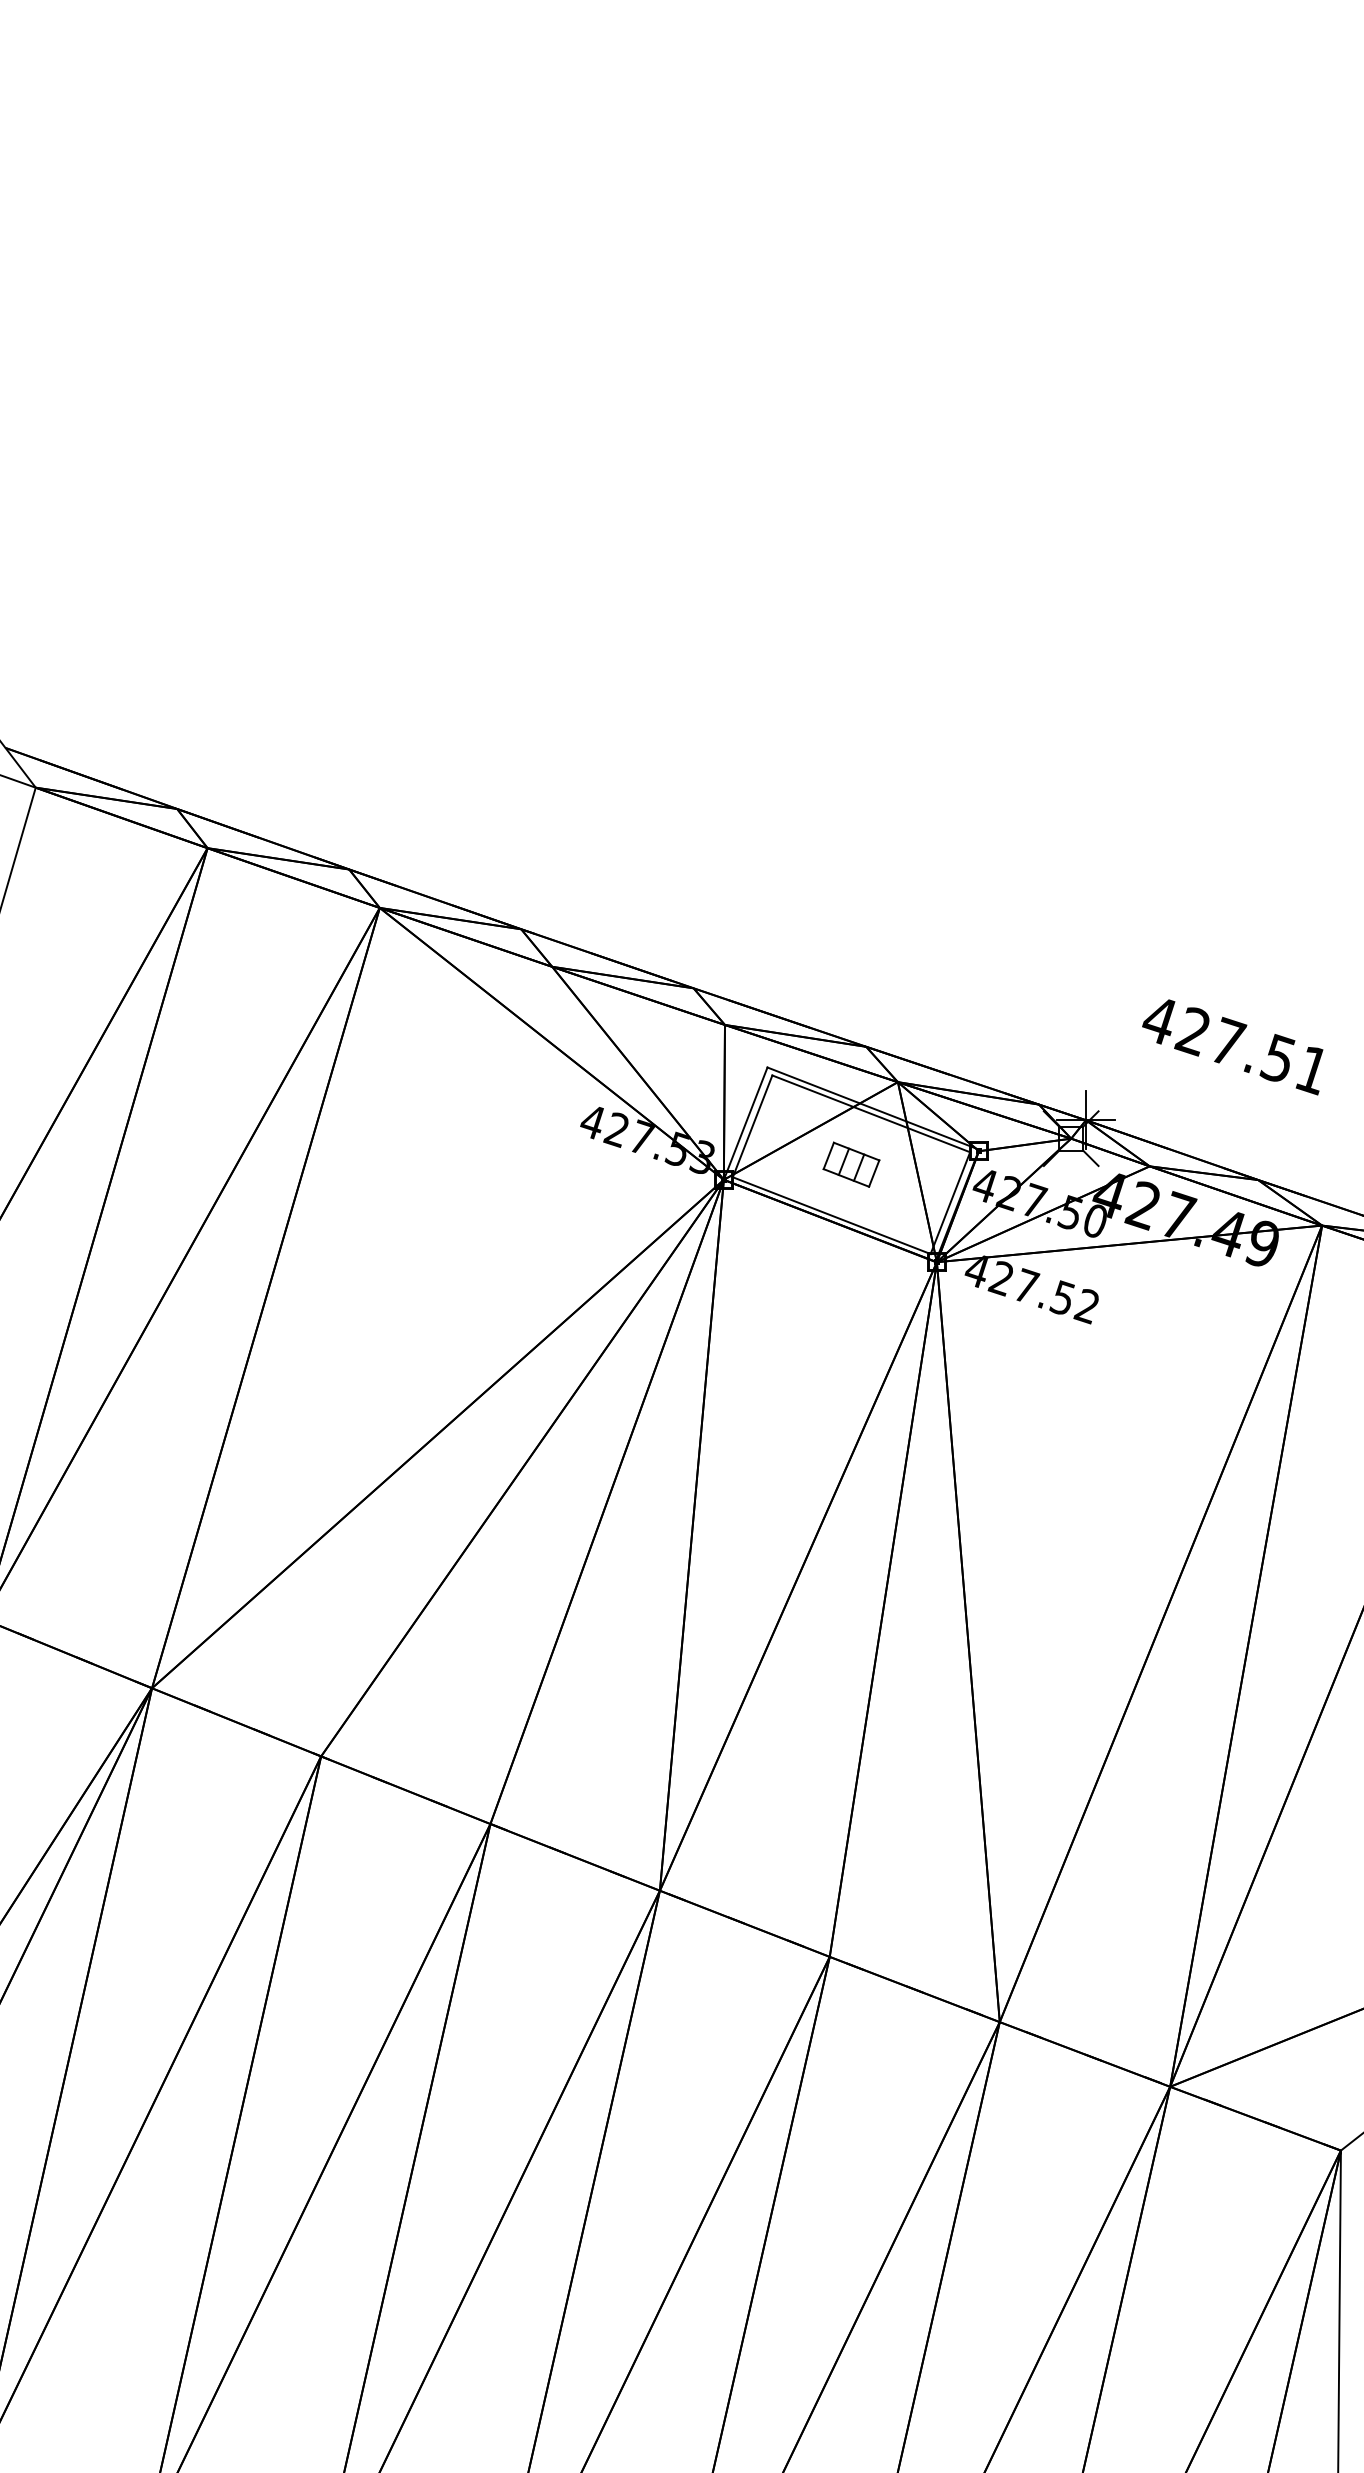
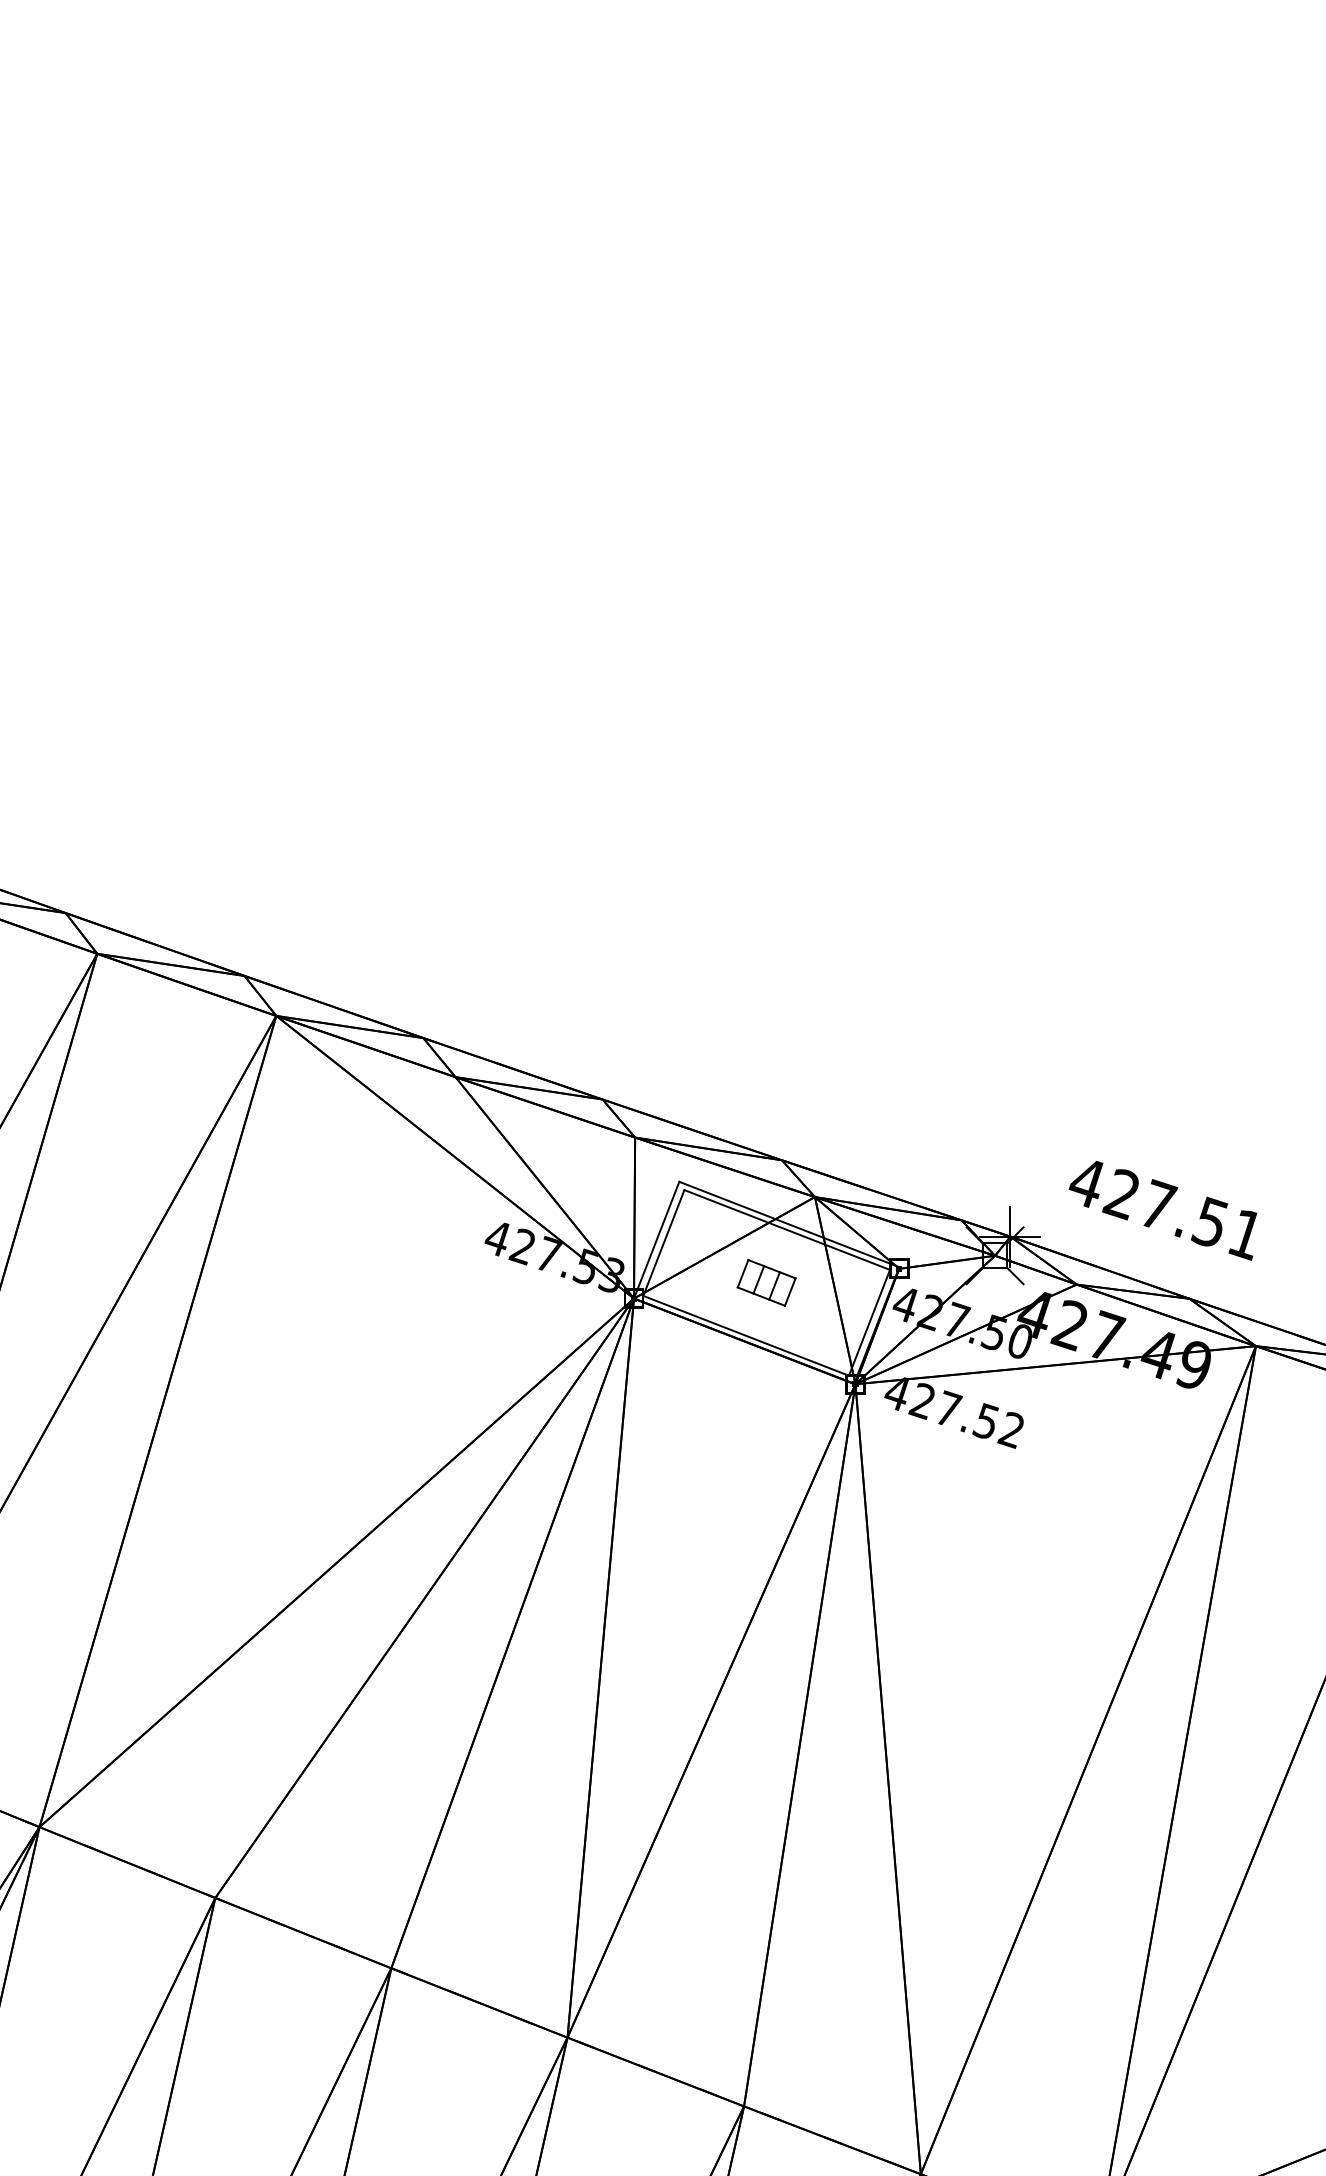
text: (1232, 1047) -> (1162, 1210), moved

